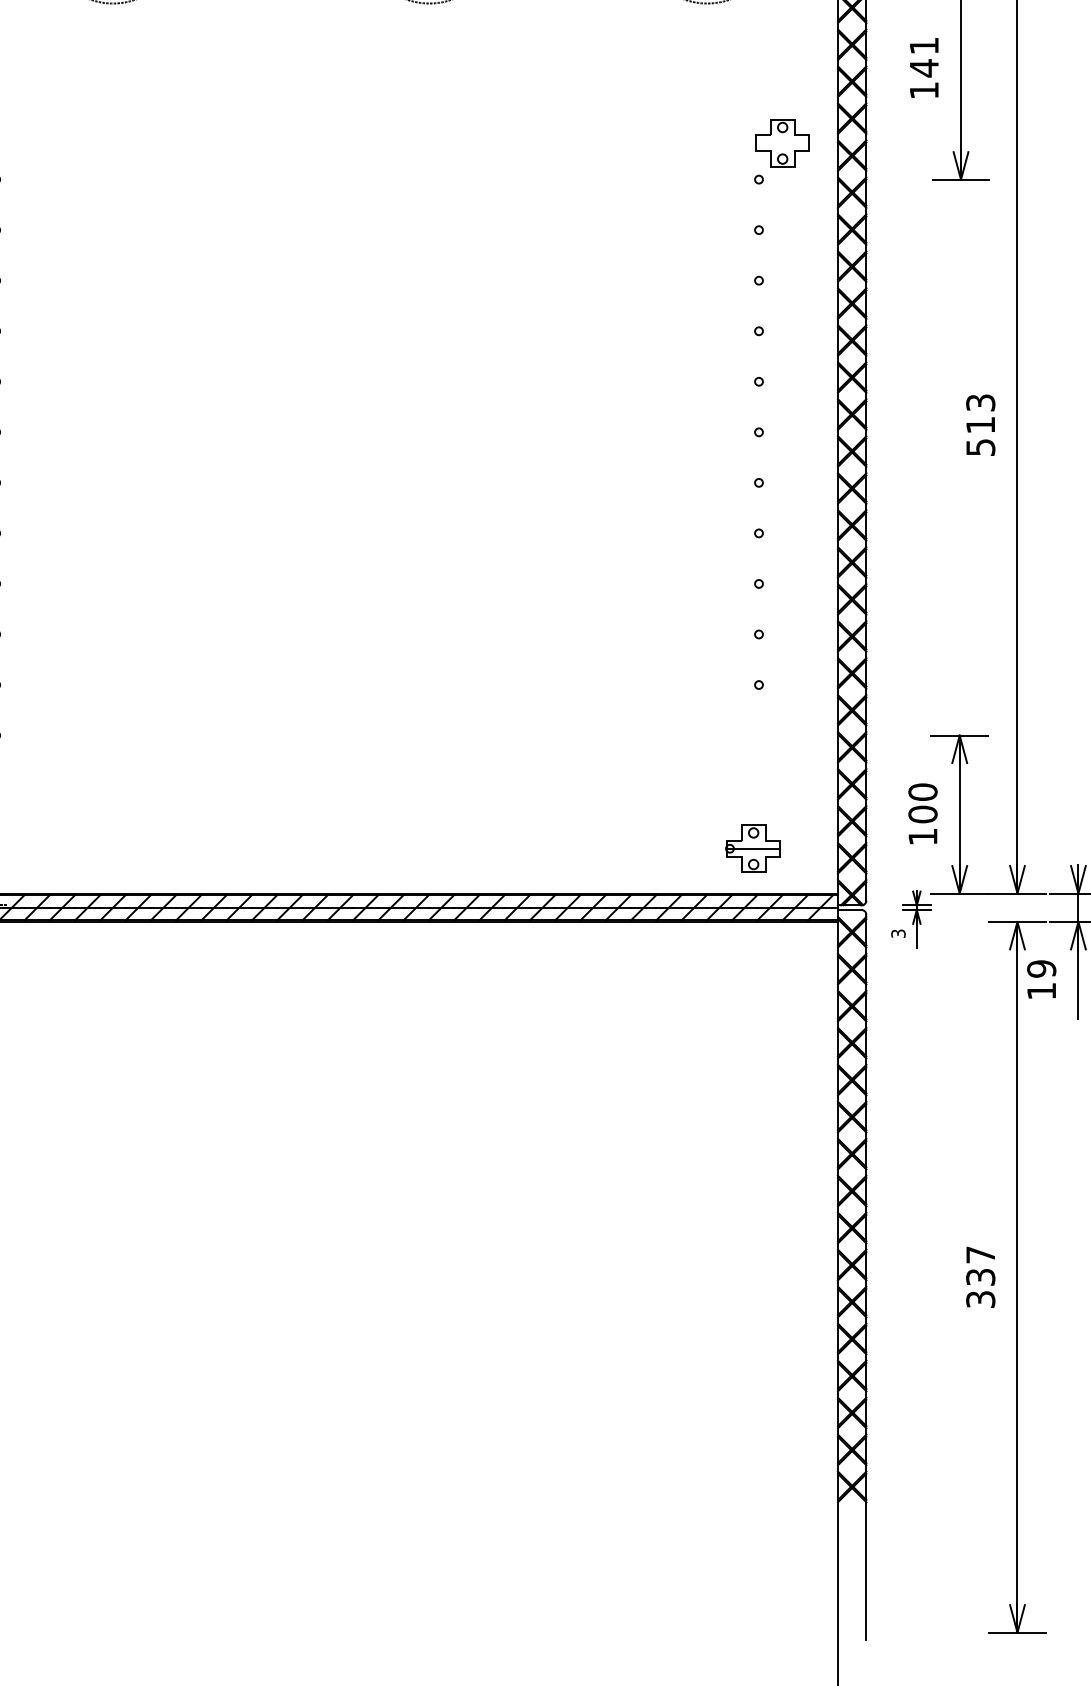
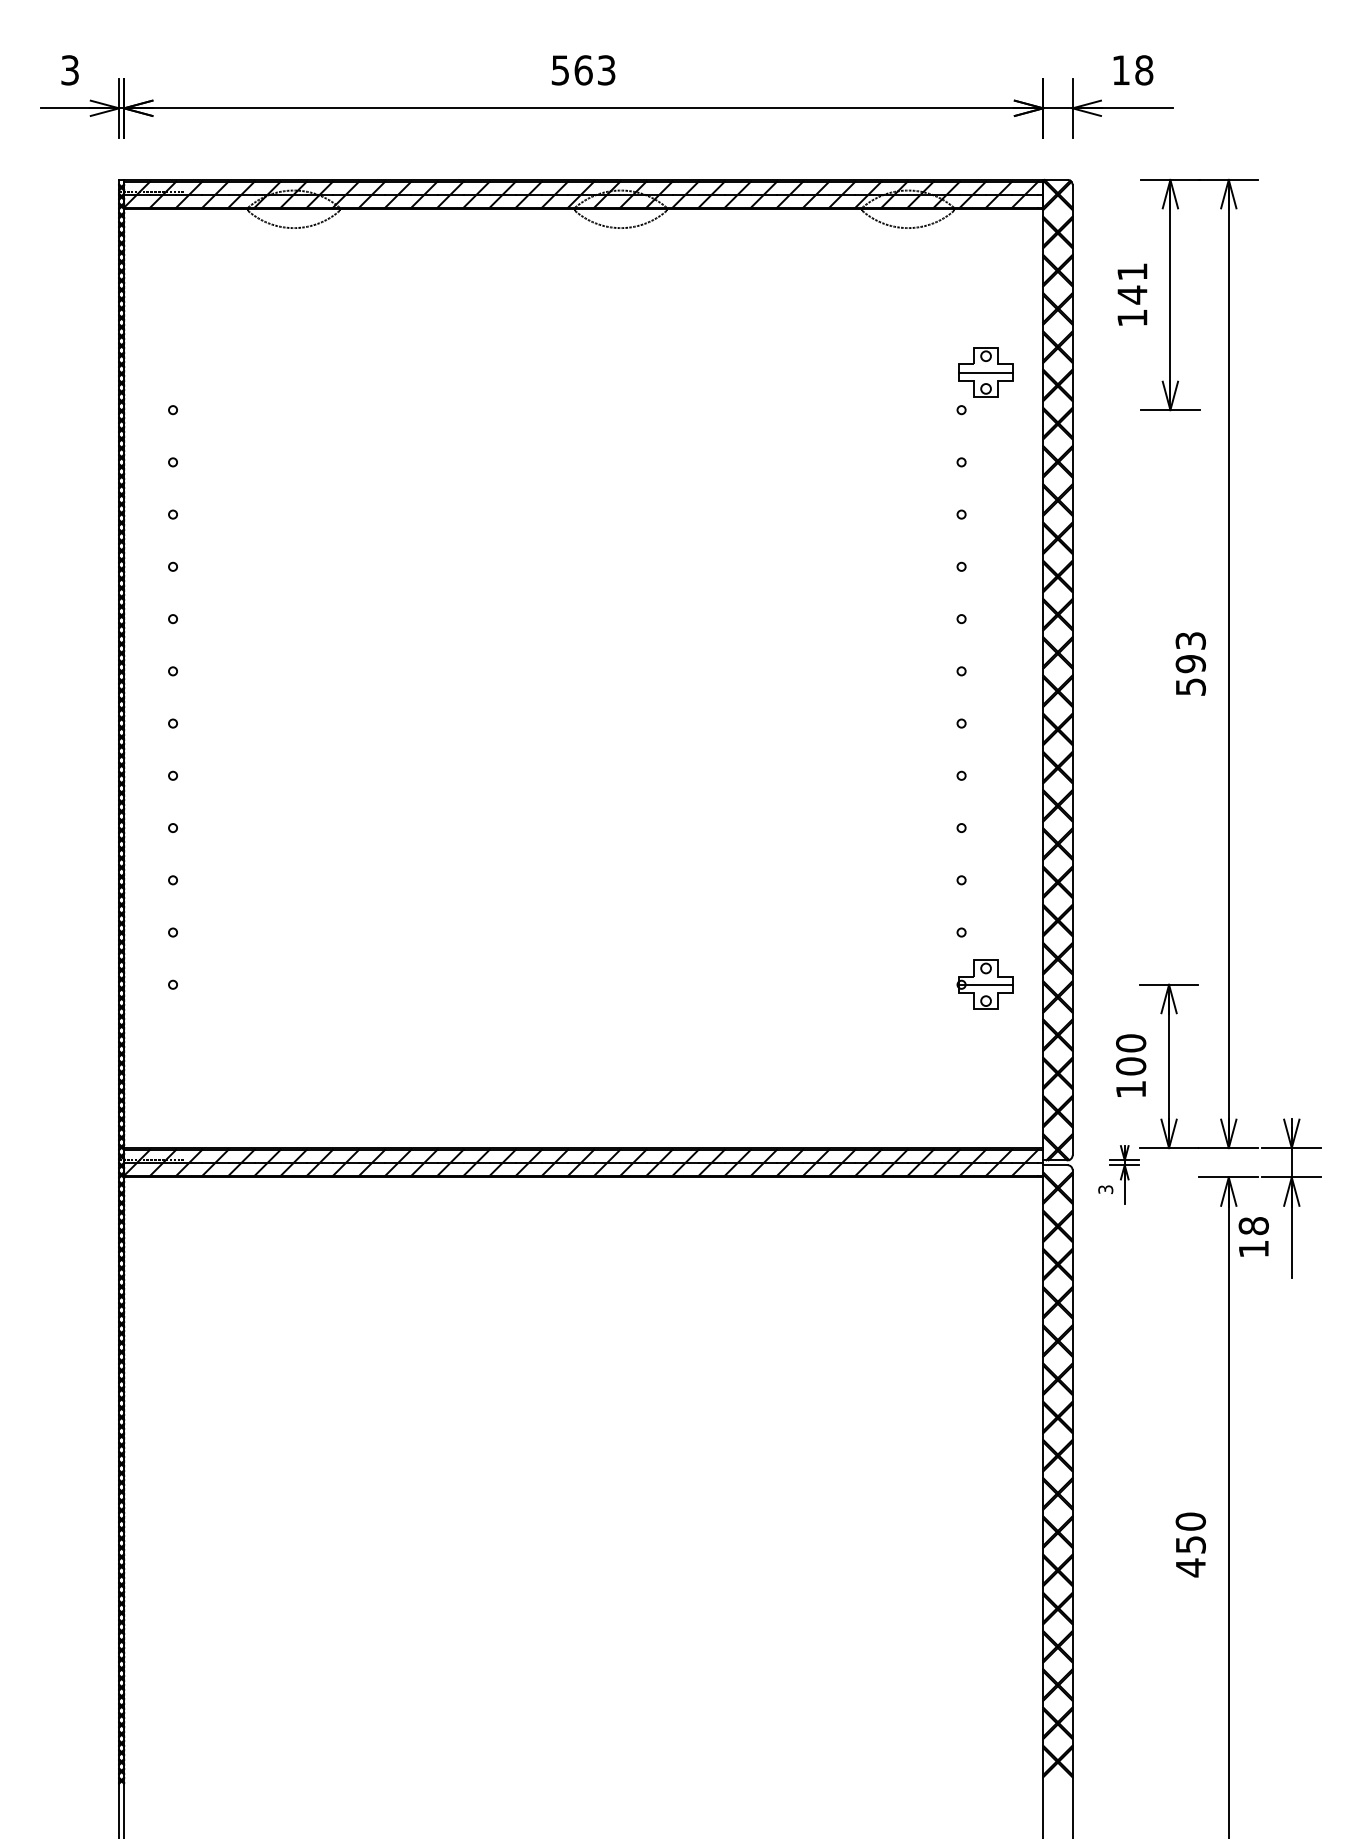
line: (782, 143) -> (985, 372), added
text: (980, 425) -> (1190, 664), 513 -> 593
part: (752, 848) -> (984, 984), moved
text: (1041, 969) -> (1253, 1226), 19 -> 18
text: (980, 1277) -> (1190, 1544), 337 -> 450

